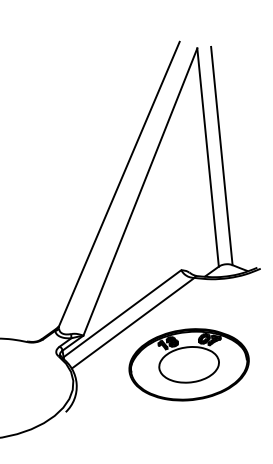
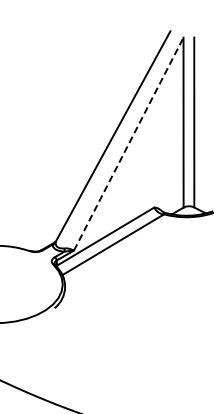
line: (140, 192) -> (128, 144), solid -> dashed
part: (188, 364) -> (152, 280), removed

